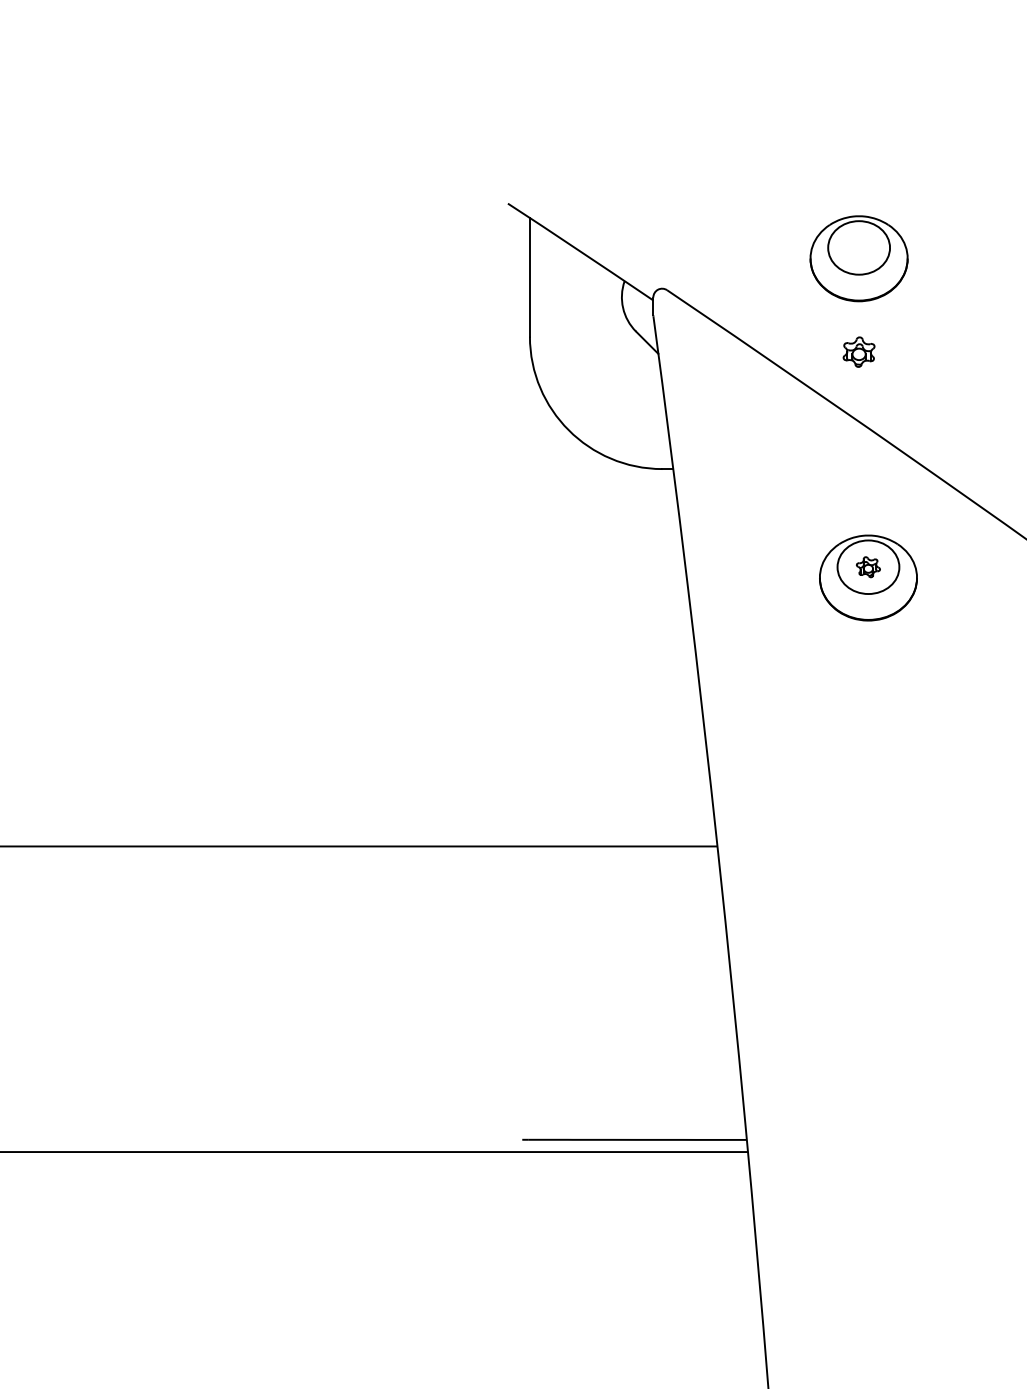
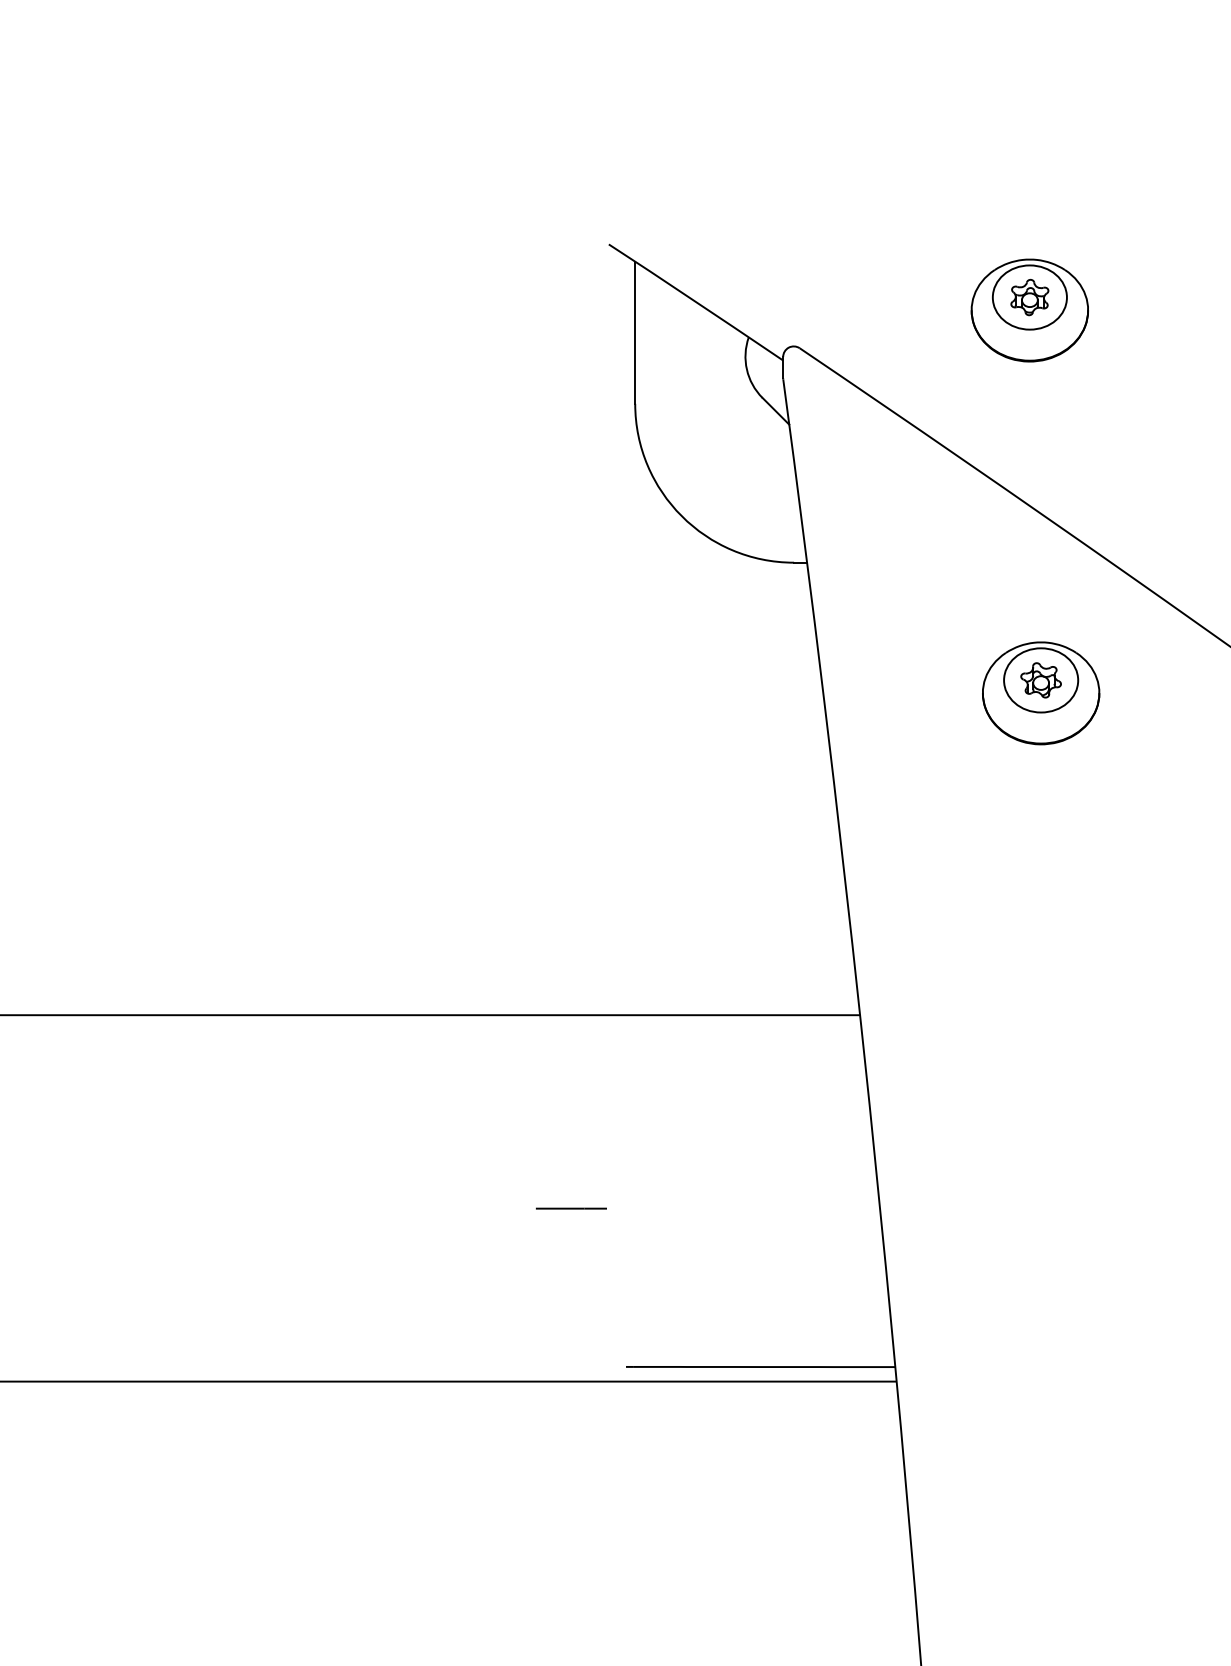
part: (858, 352) -> (1029, 297), moved
part: (867, 567) -> (1040, 680), size x1.43
line: (476, 1007) -> (571, 1208), added

